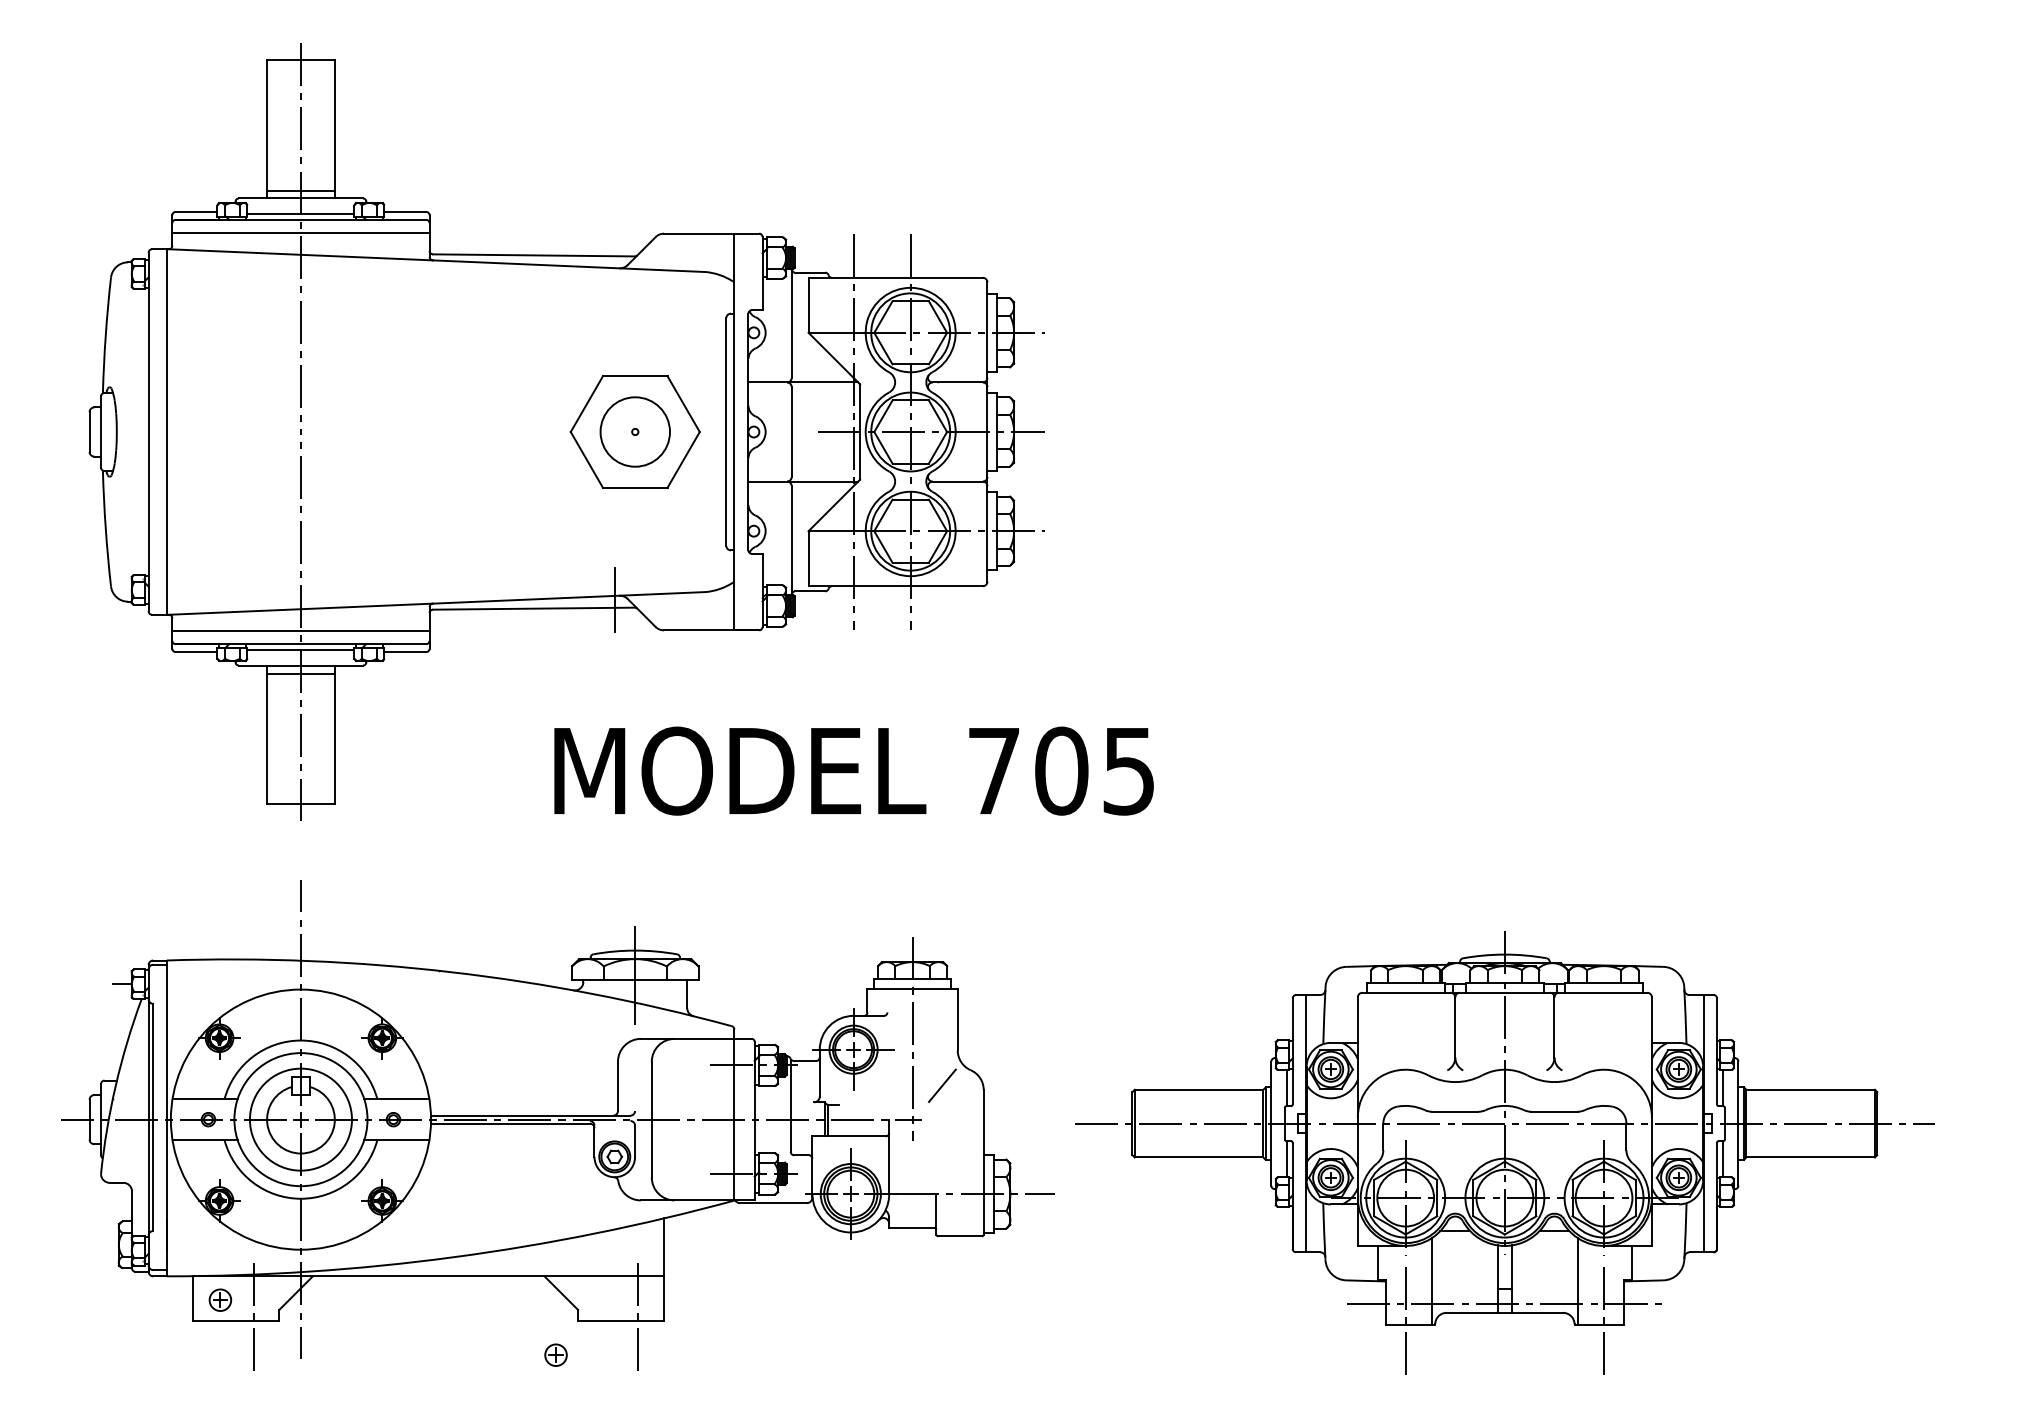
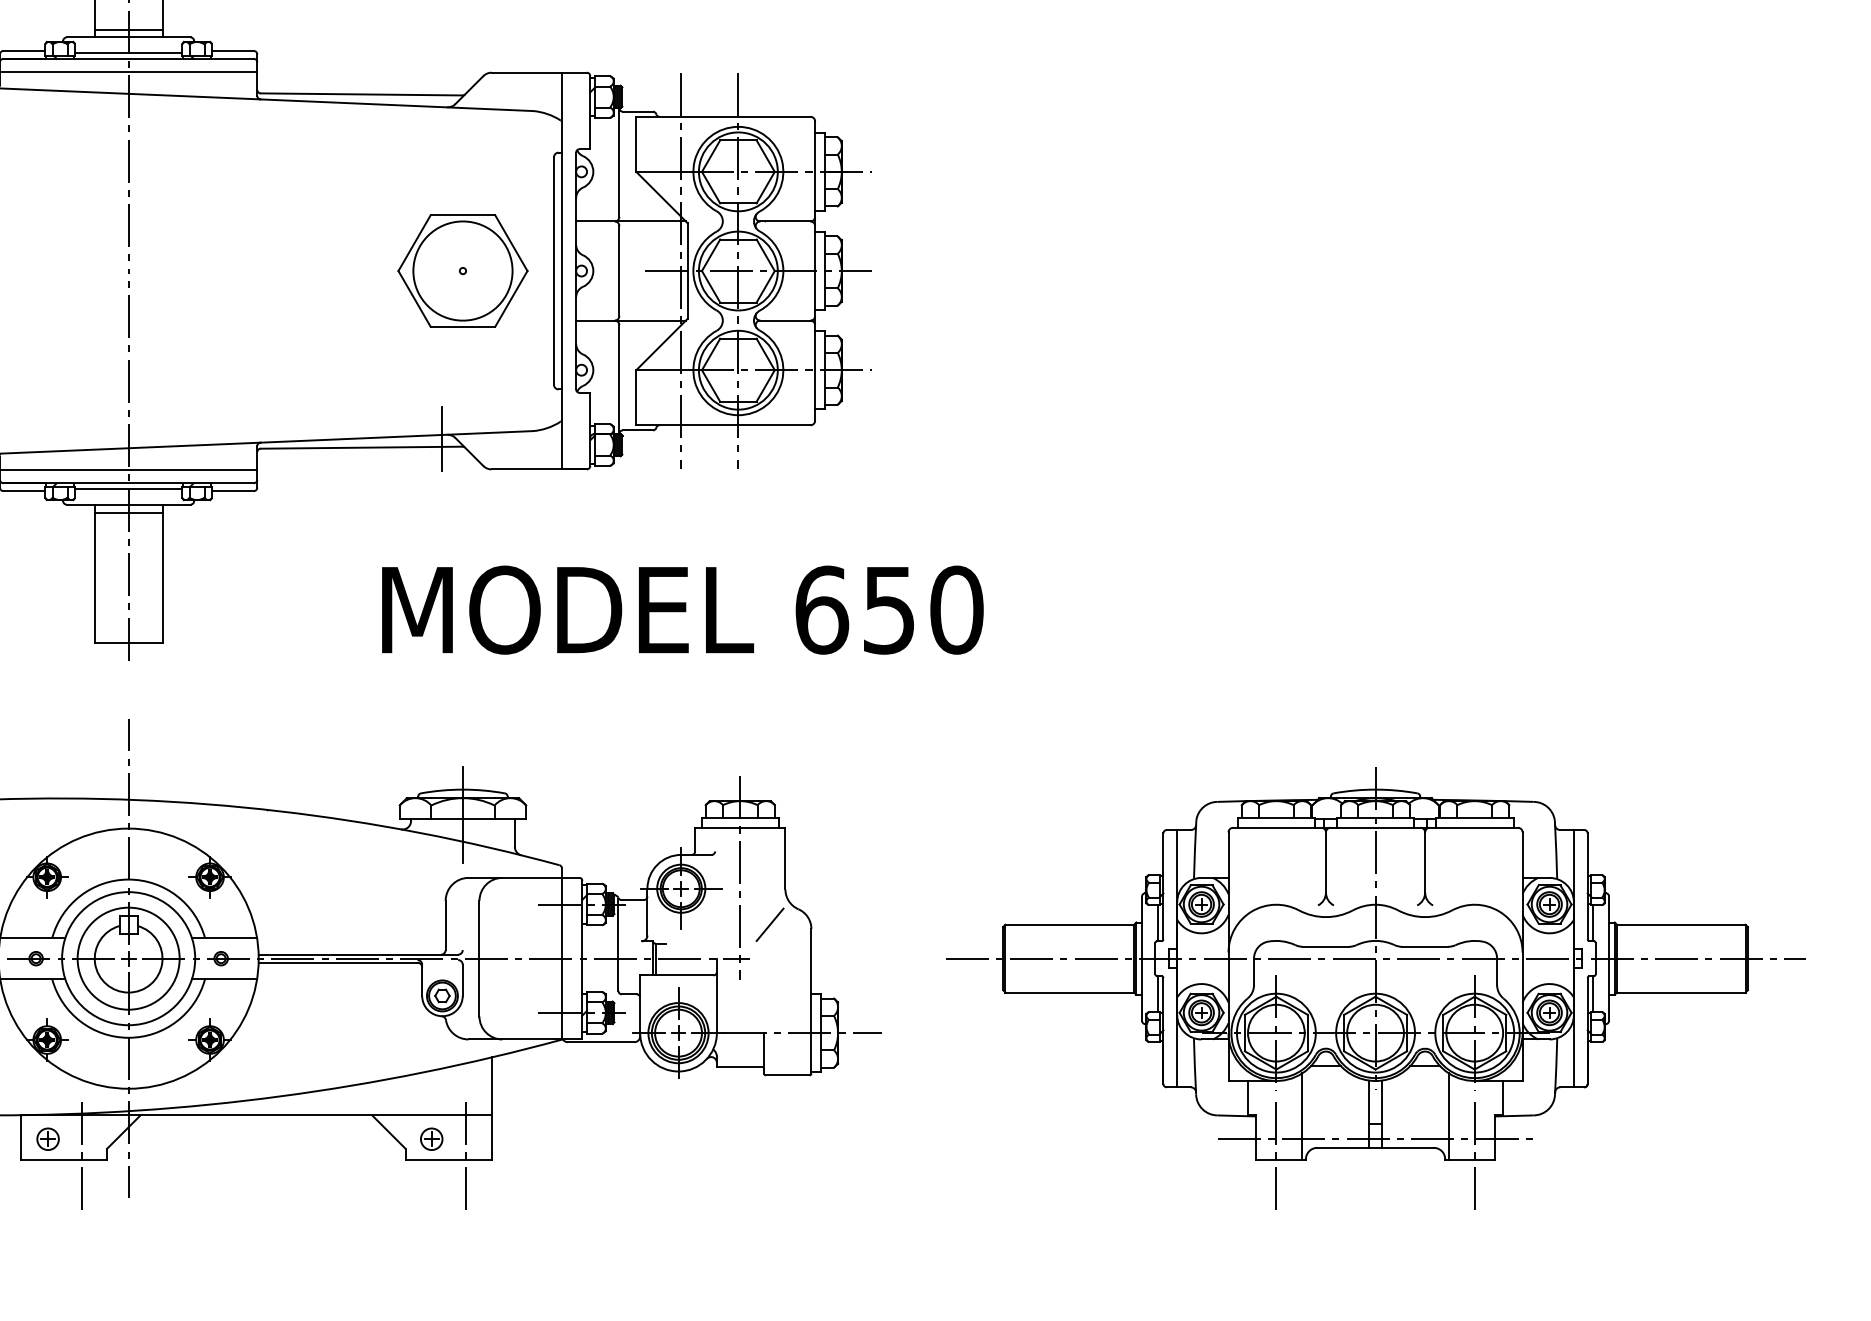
circle: (634, 431) -> (462, 270), size x1.43
text: (1061, 770) -> (889, 609), 705 -> 650
part: (1504, 1152) -> (1375, 987), moved
part: (555, 1354) -> (431, 1138), moved

